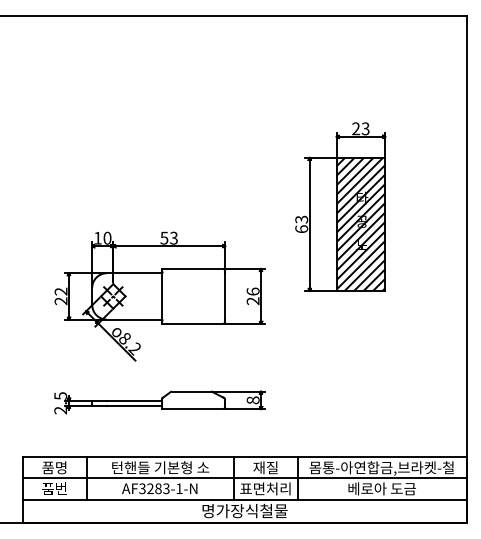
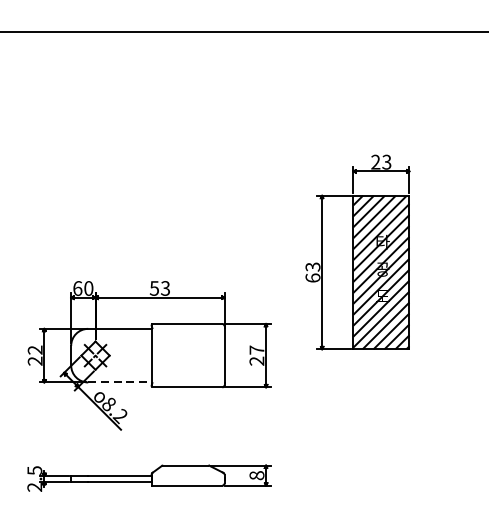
text: (97, 237) -> (77, 287), 10 -> 60
text: (252, 291) -> (256, 349), 26 -> 27
line: (134, 319) -> (119, 382), solid -> dashed

